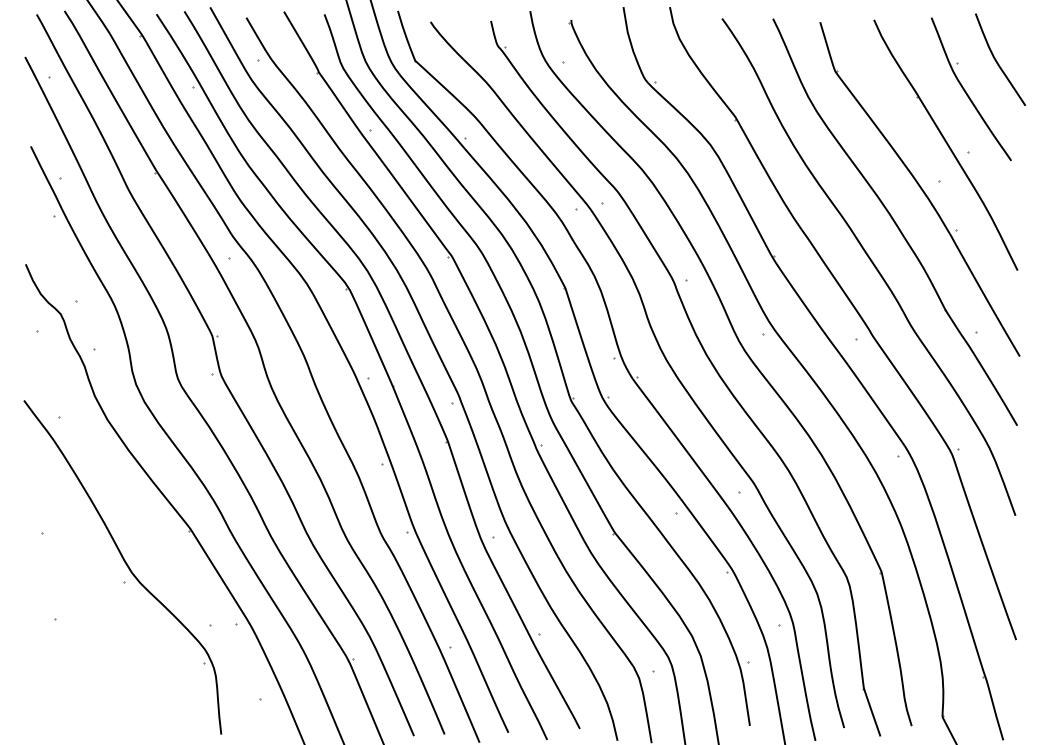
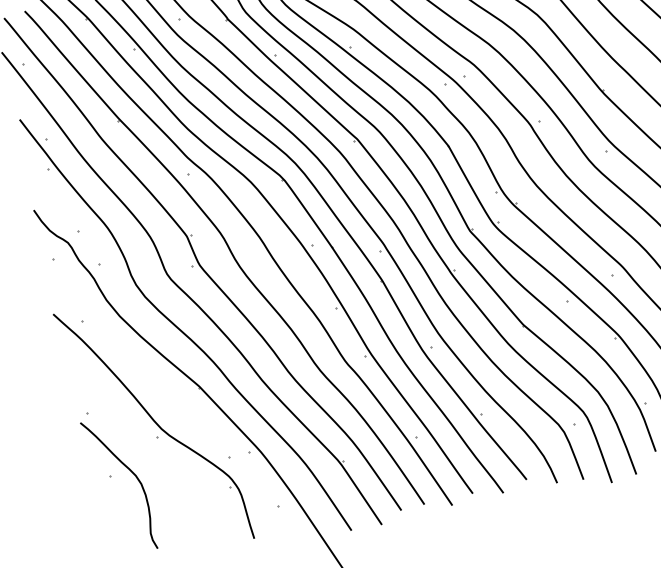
curve: (82, 619) -> (131, 472), added

